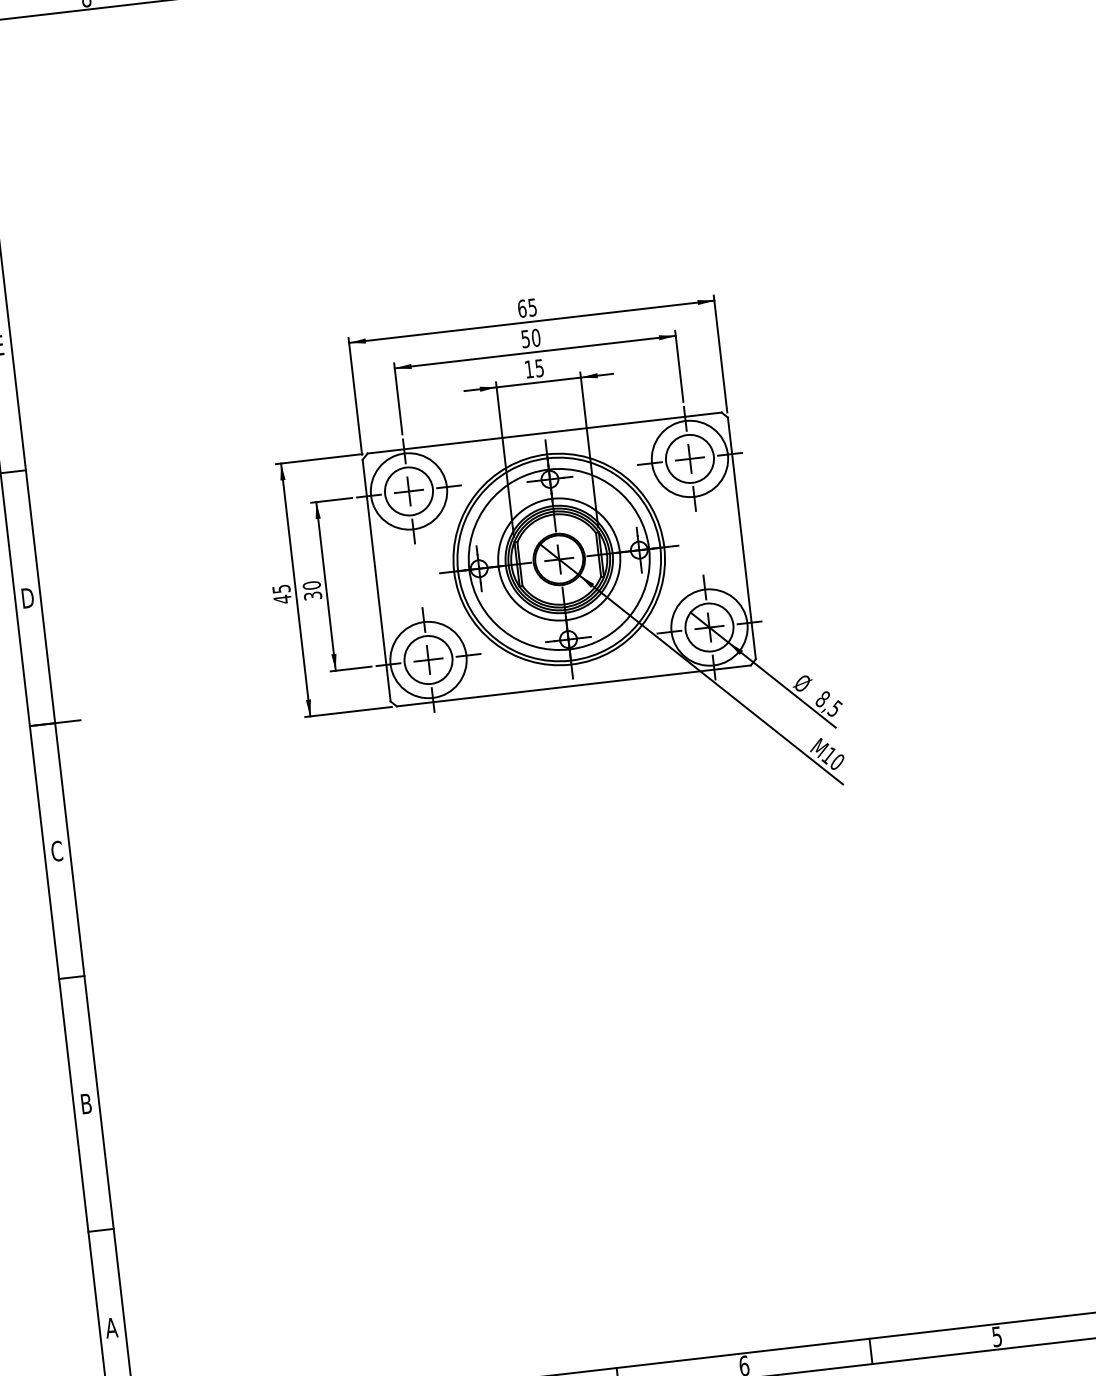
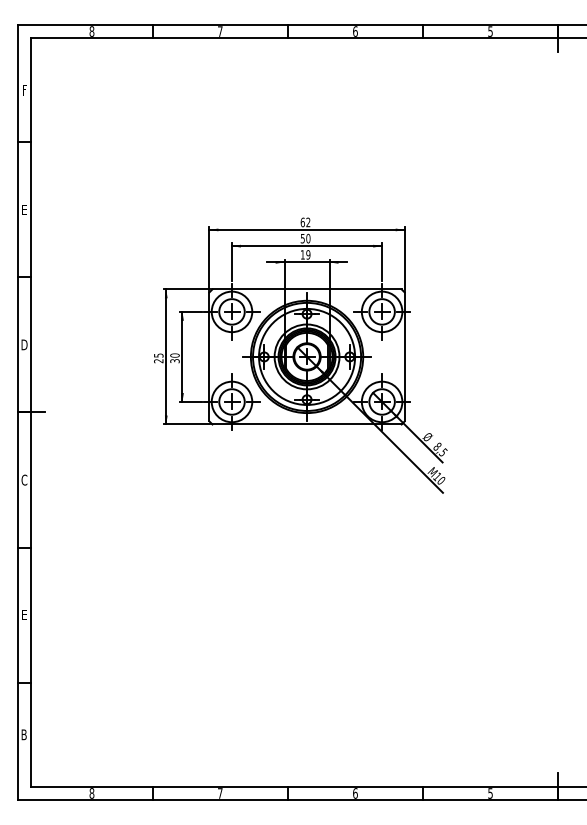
text: (532, 307) -> (308, 222), 65 -> 62
text: (539, 367) -> (308, 254), 15 -> 19
text: (281, 598) -> (158, 360), 45 -> 25
text: (86, 1102) -> (24, 614), B -> E
text: (112, 1327) -> (24, 734), A -> B

